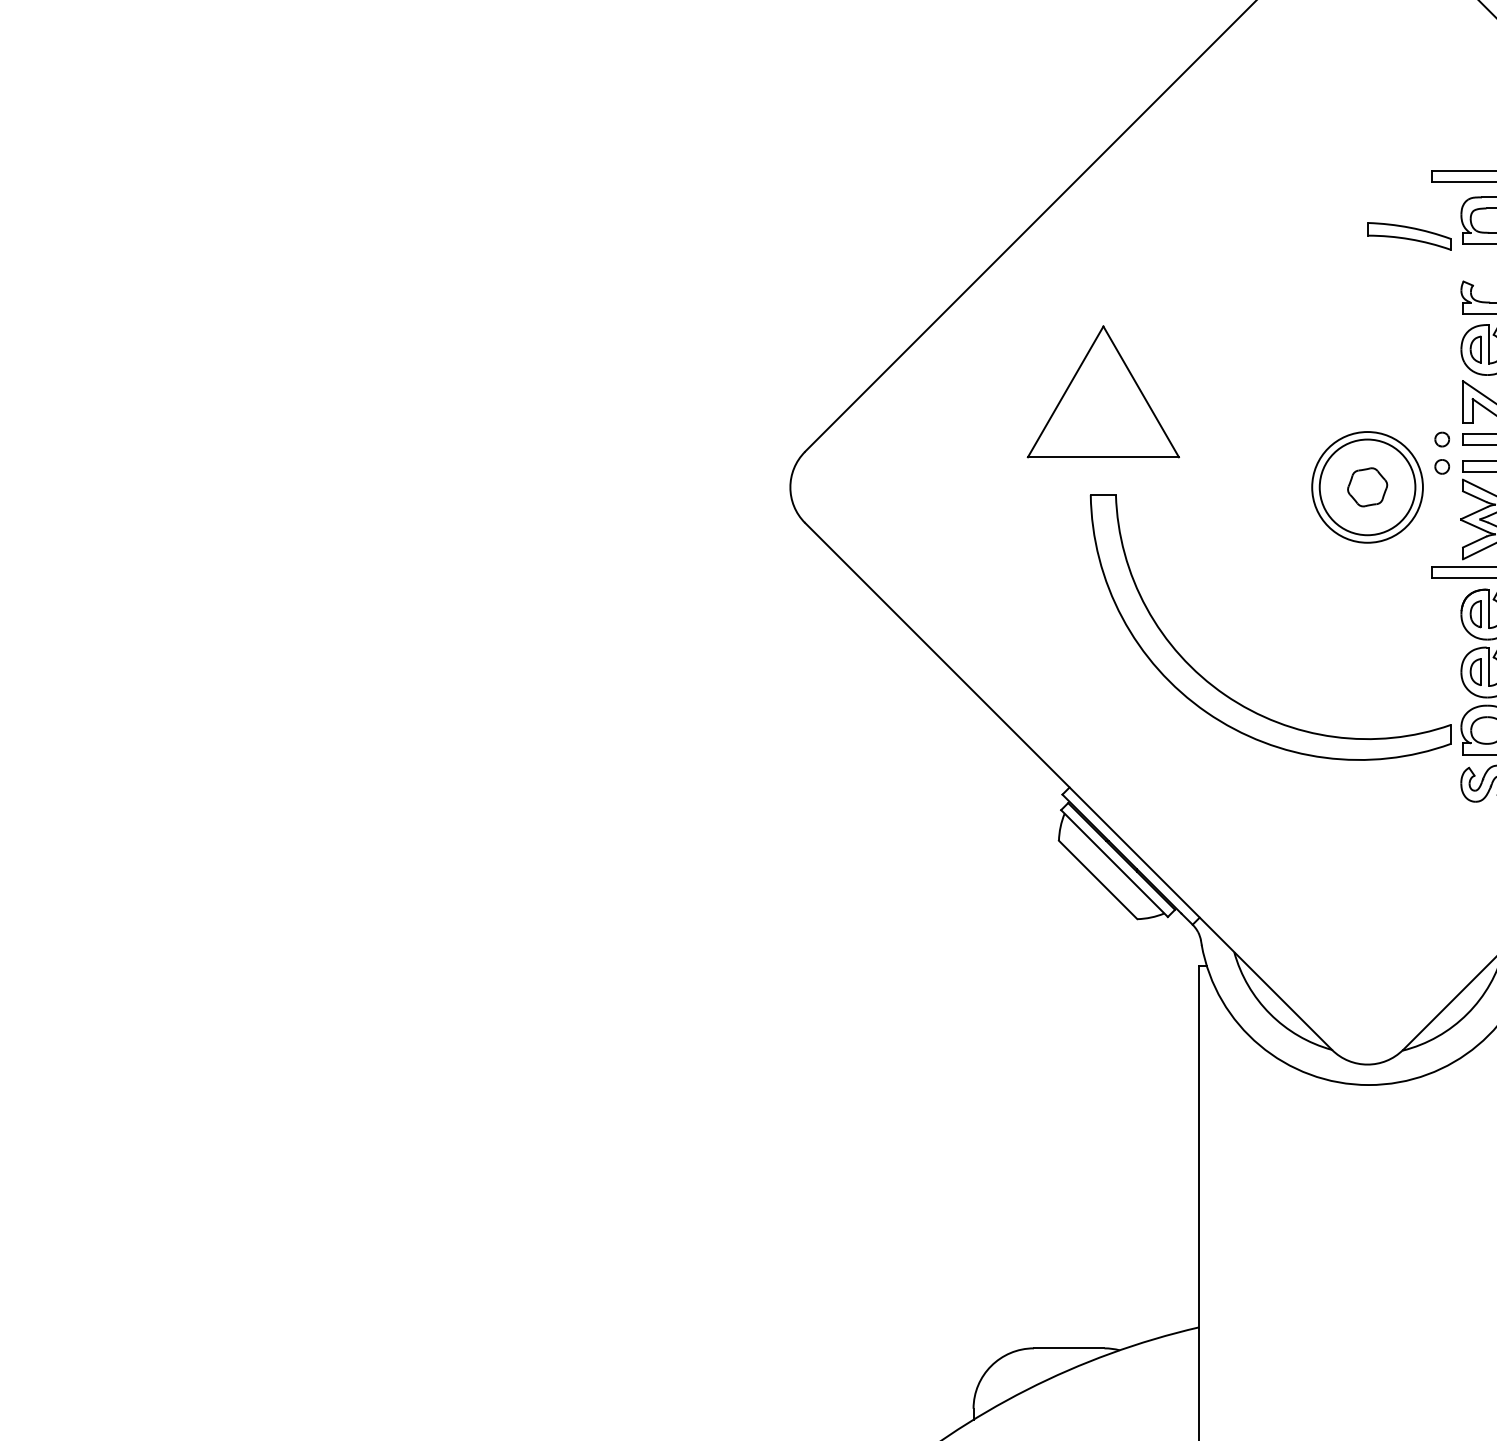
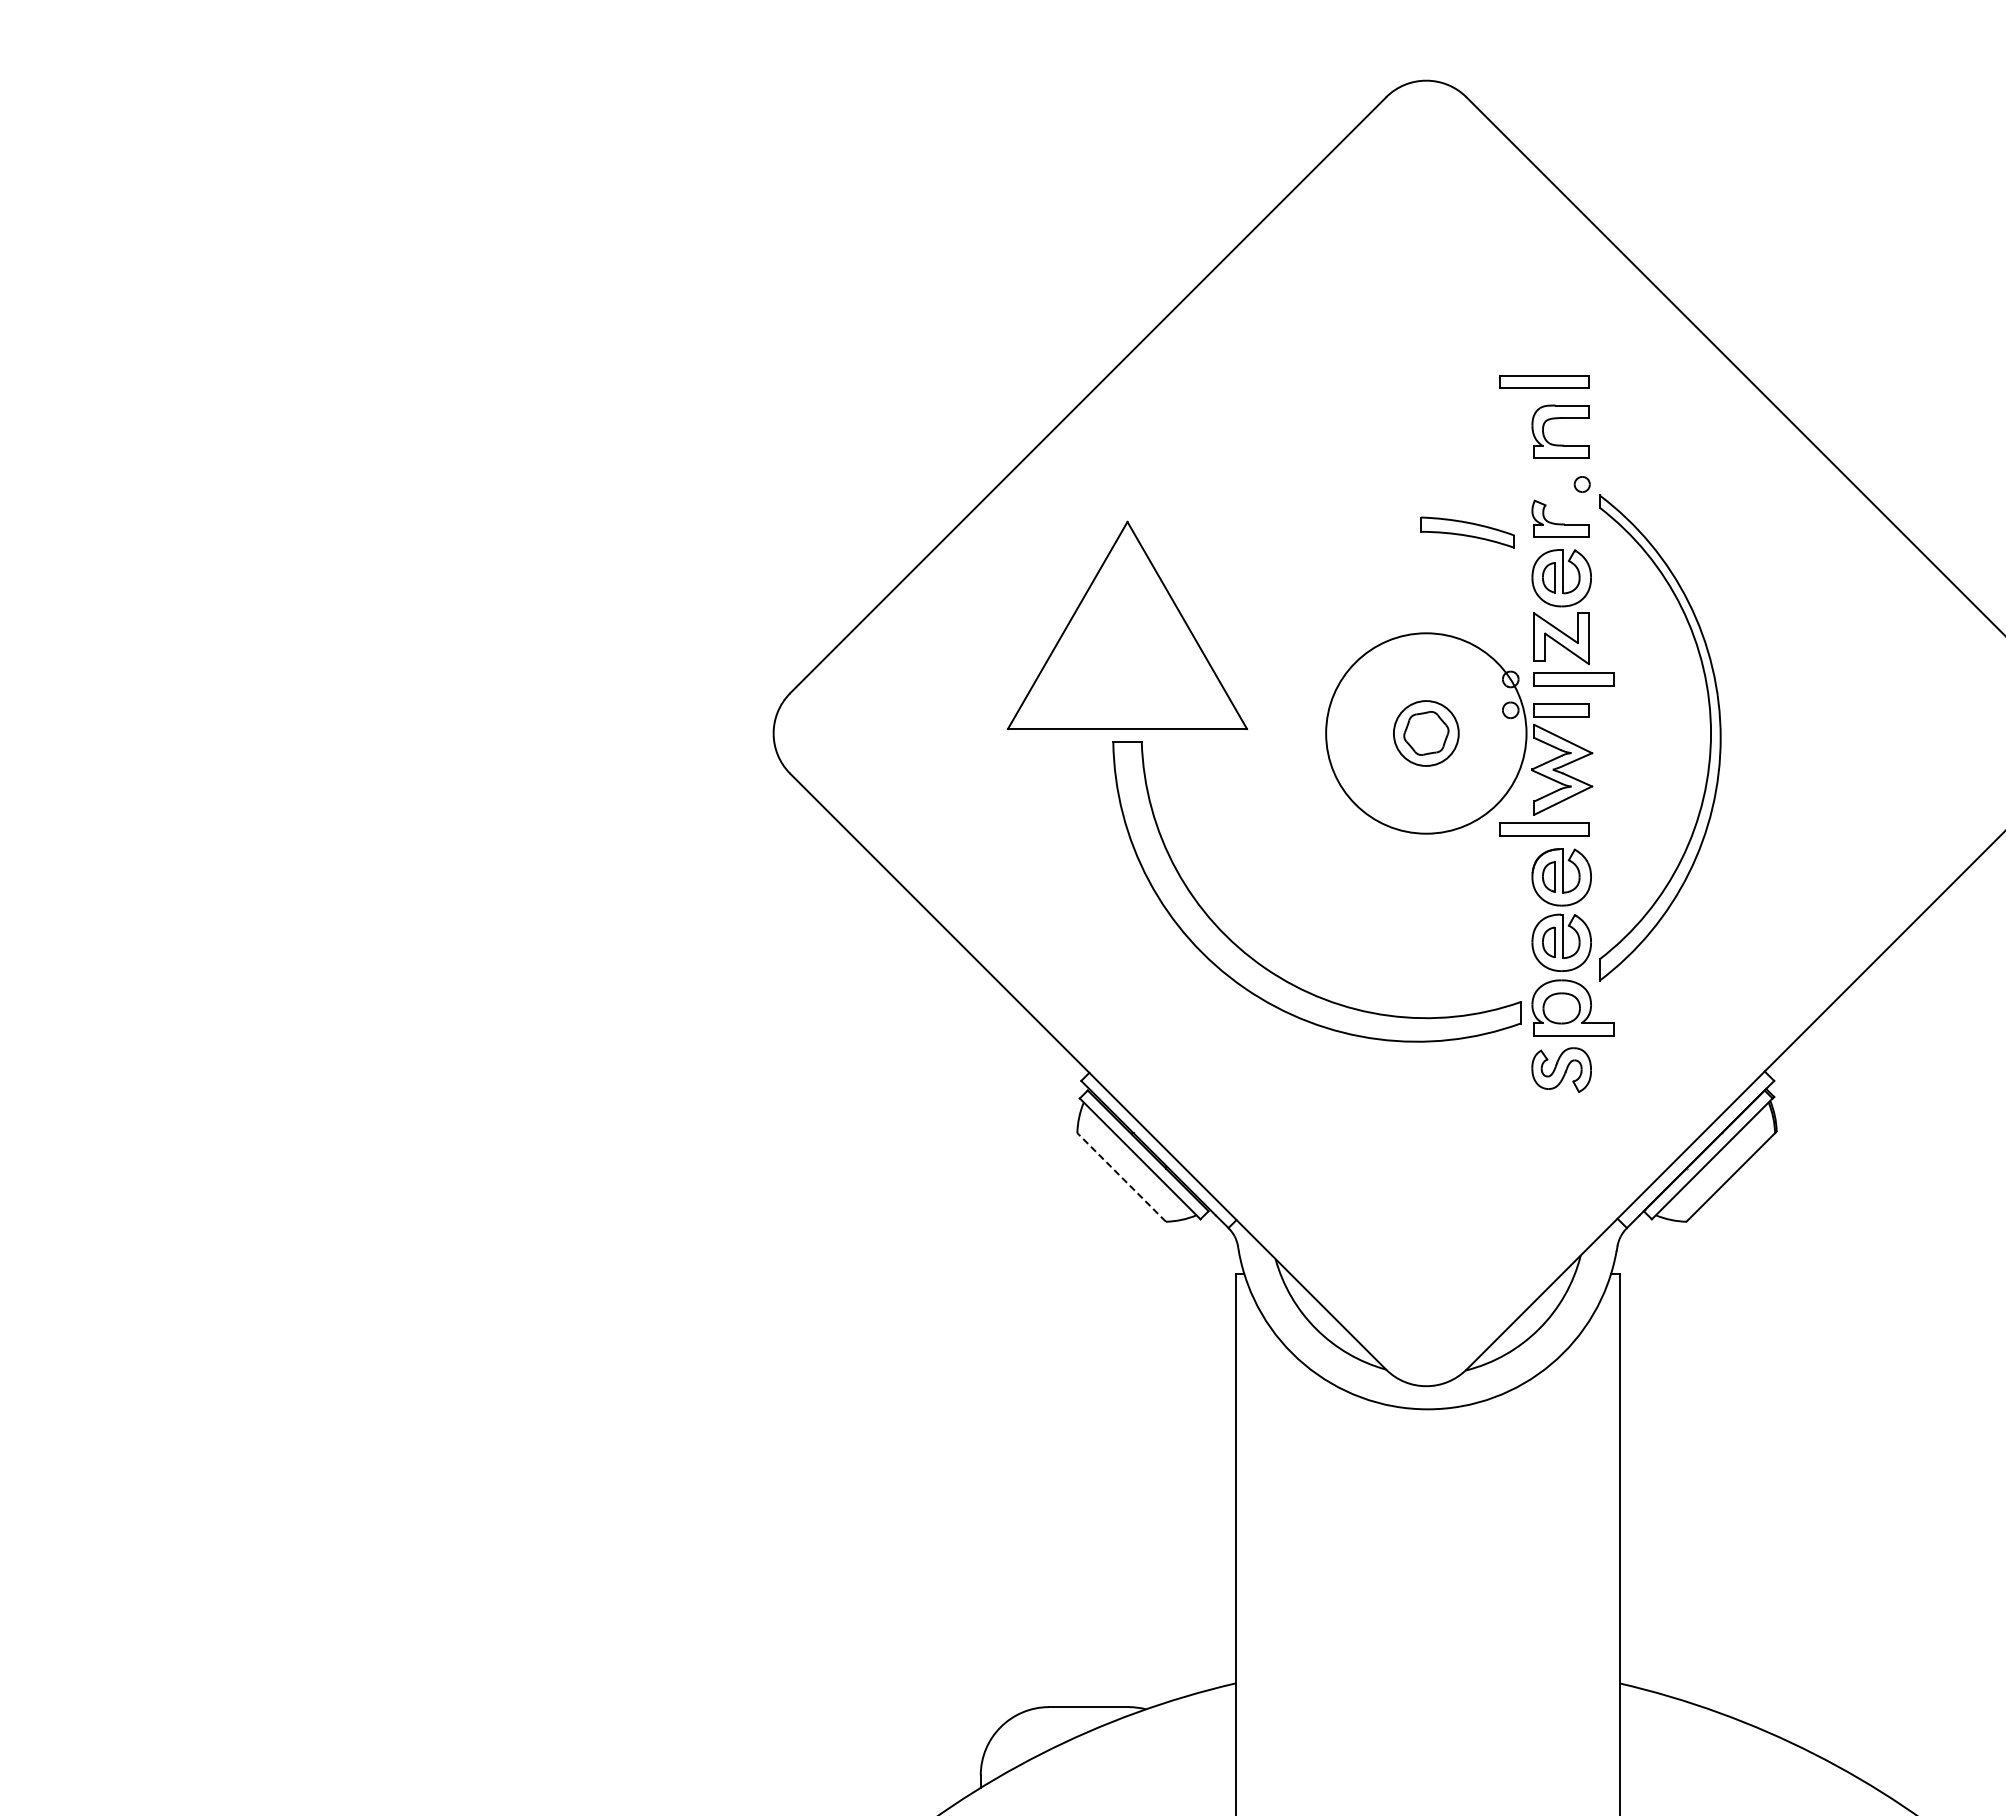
part: (1409, 236) -> (1467, 532), moved
part: (1103, 391) -> (1127, 625), size x1.4
circle: (1366, 487) -> (1425, 733), size x1.6
circle: (1367, 487) -> (1426, 733), size x0.6
line: (1098, 880) -> (1121, 1177), solid -> dashed

